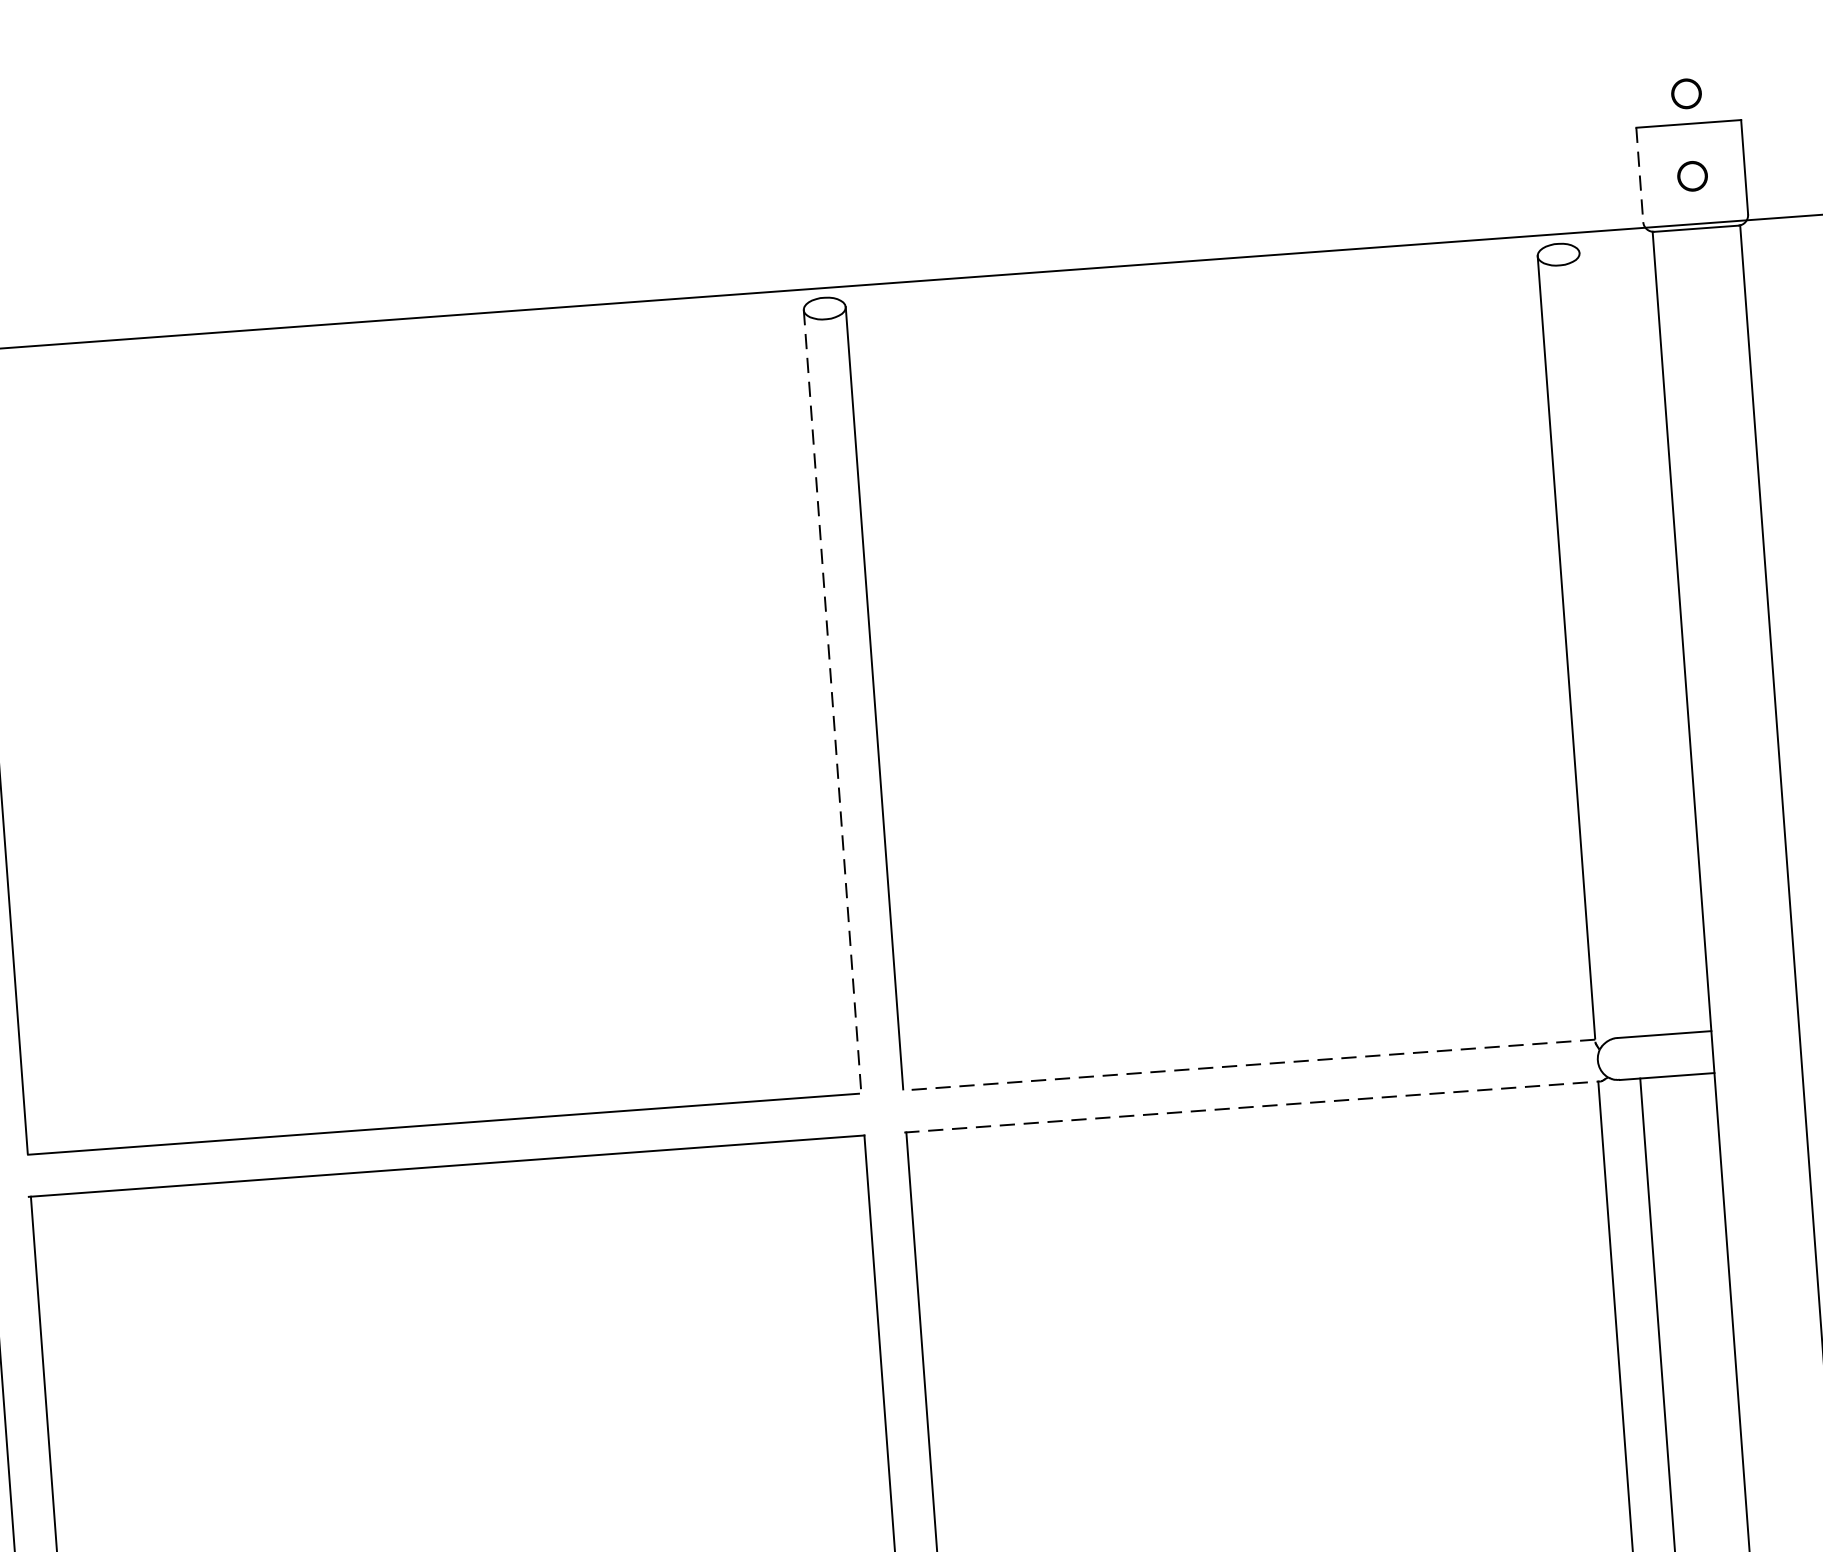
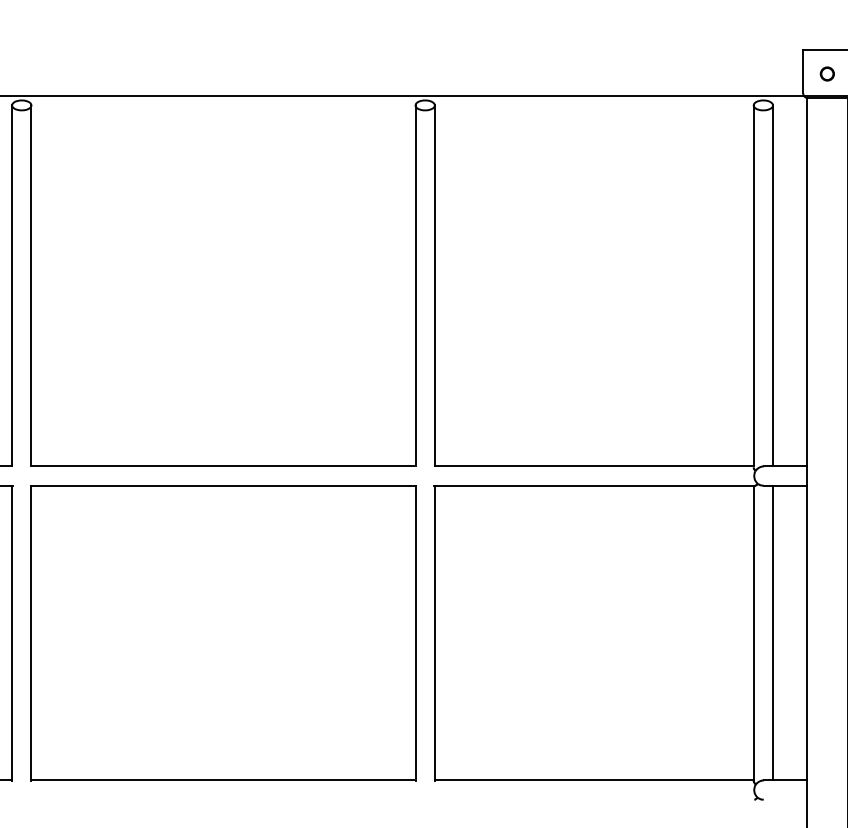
circle: (1684, 92) -> (826, 35), removed
line: (1640, 174) -> (803, 71), dashed -> solid
line: (1609, 641) -> (773, 284), added
line: (832, 703) -> (415, 286), dashed -> solid
line: (1247, 1065) -> (593, 466), dashed -> solid
line: (1252, 1106) -> (594, 485), dashed -> solid

